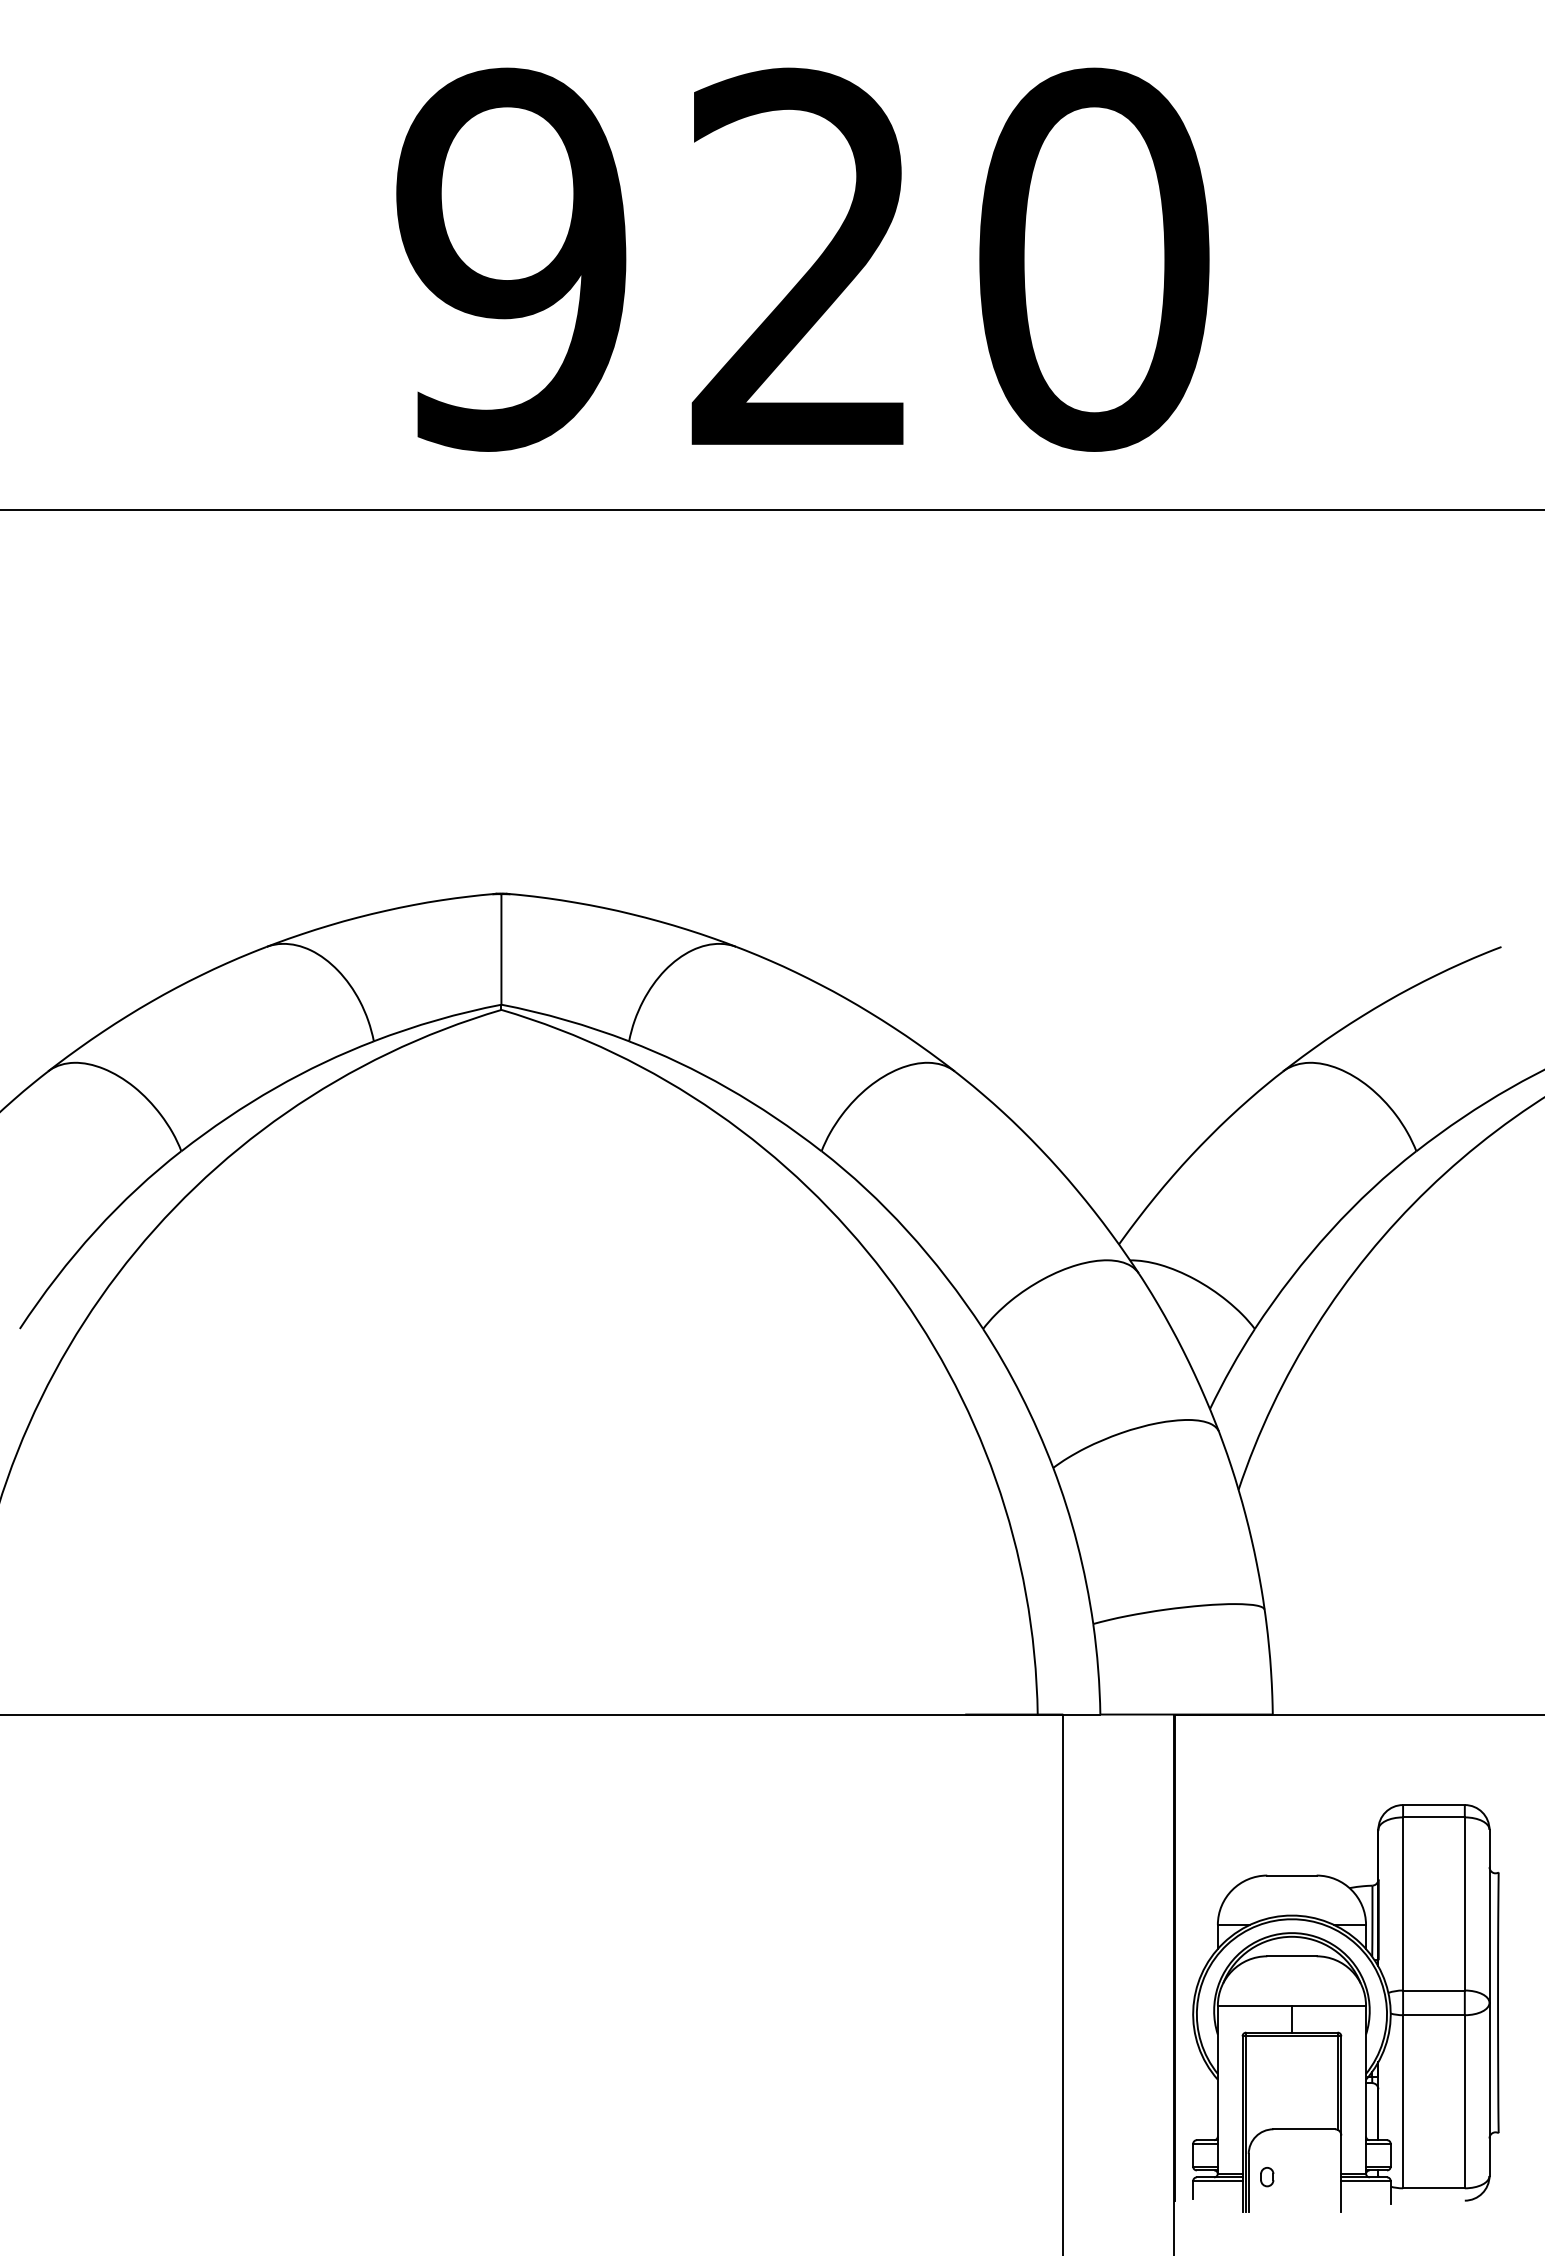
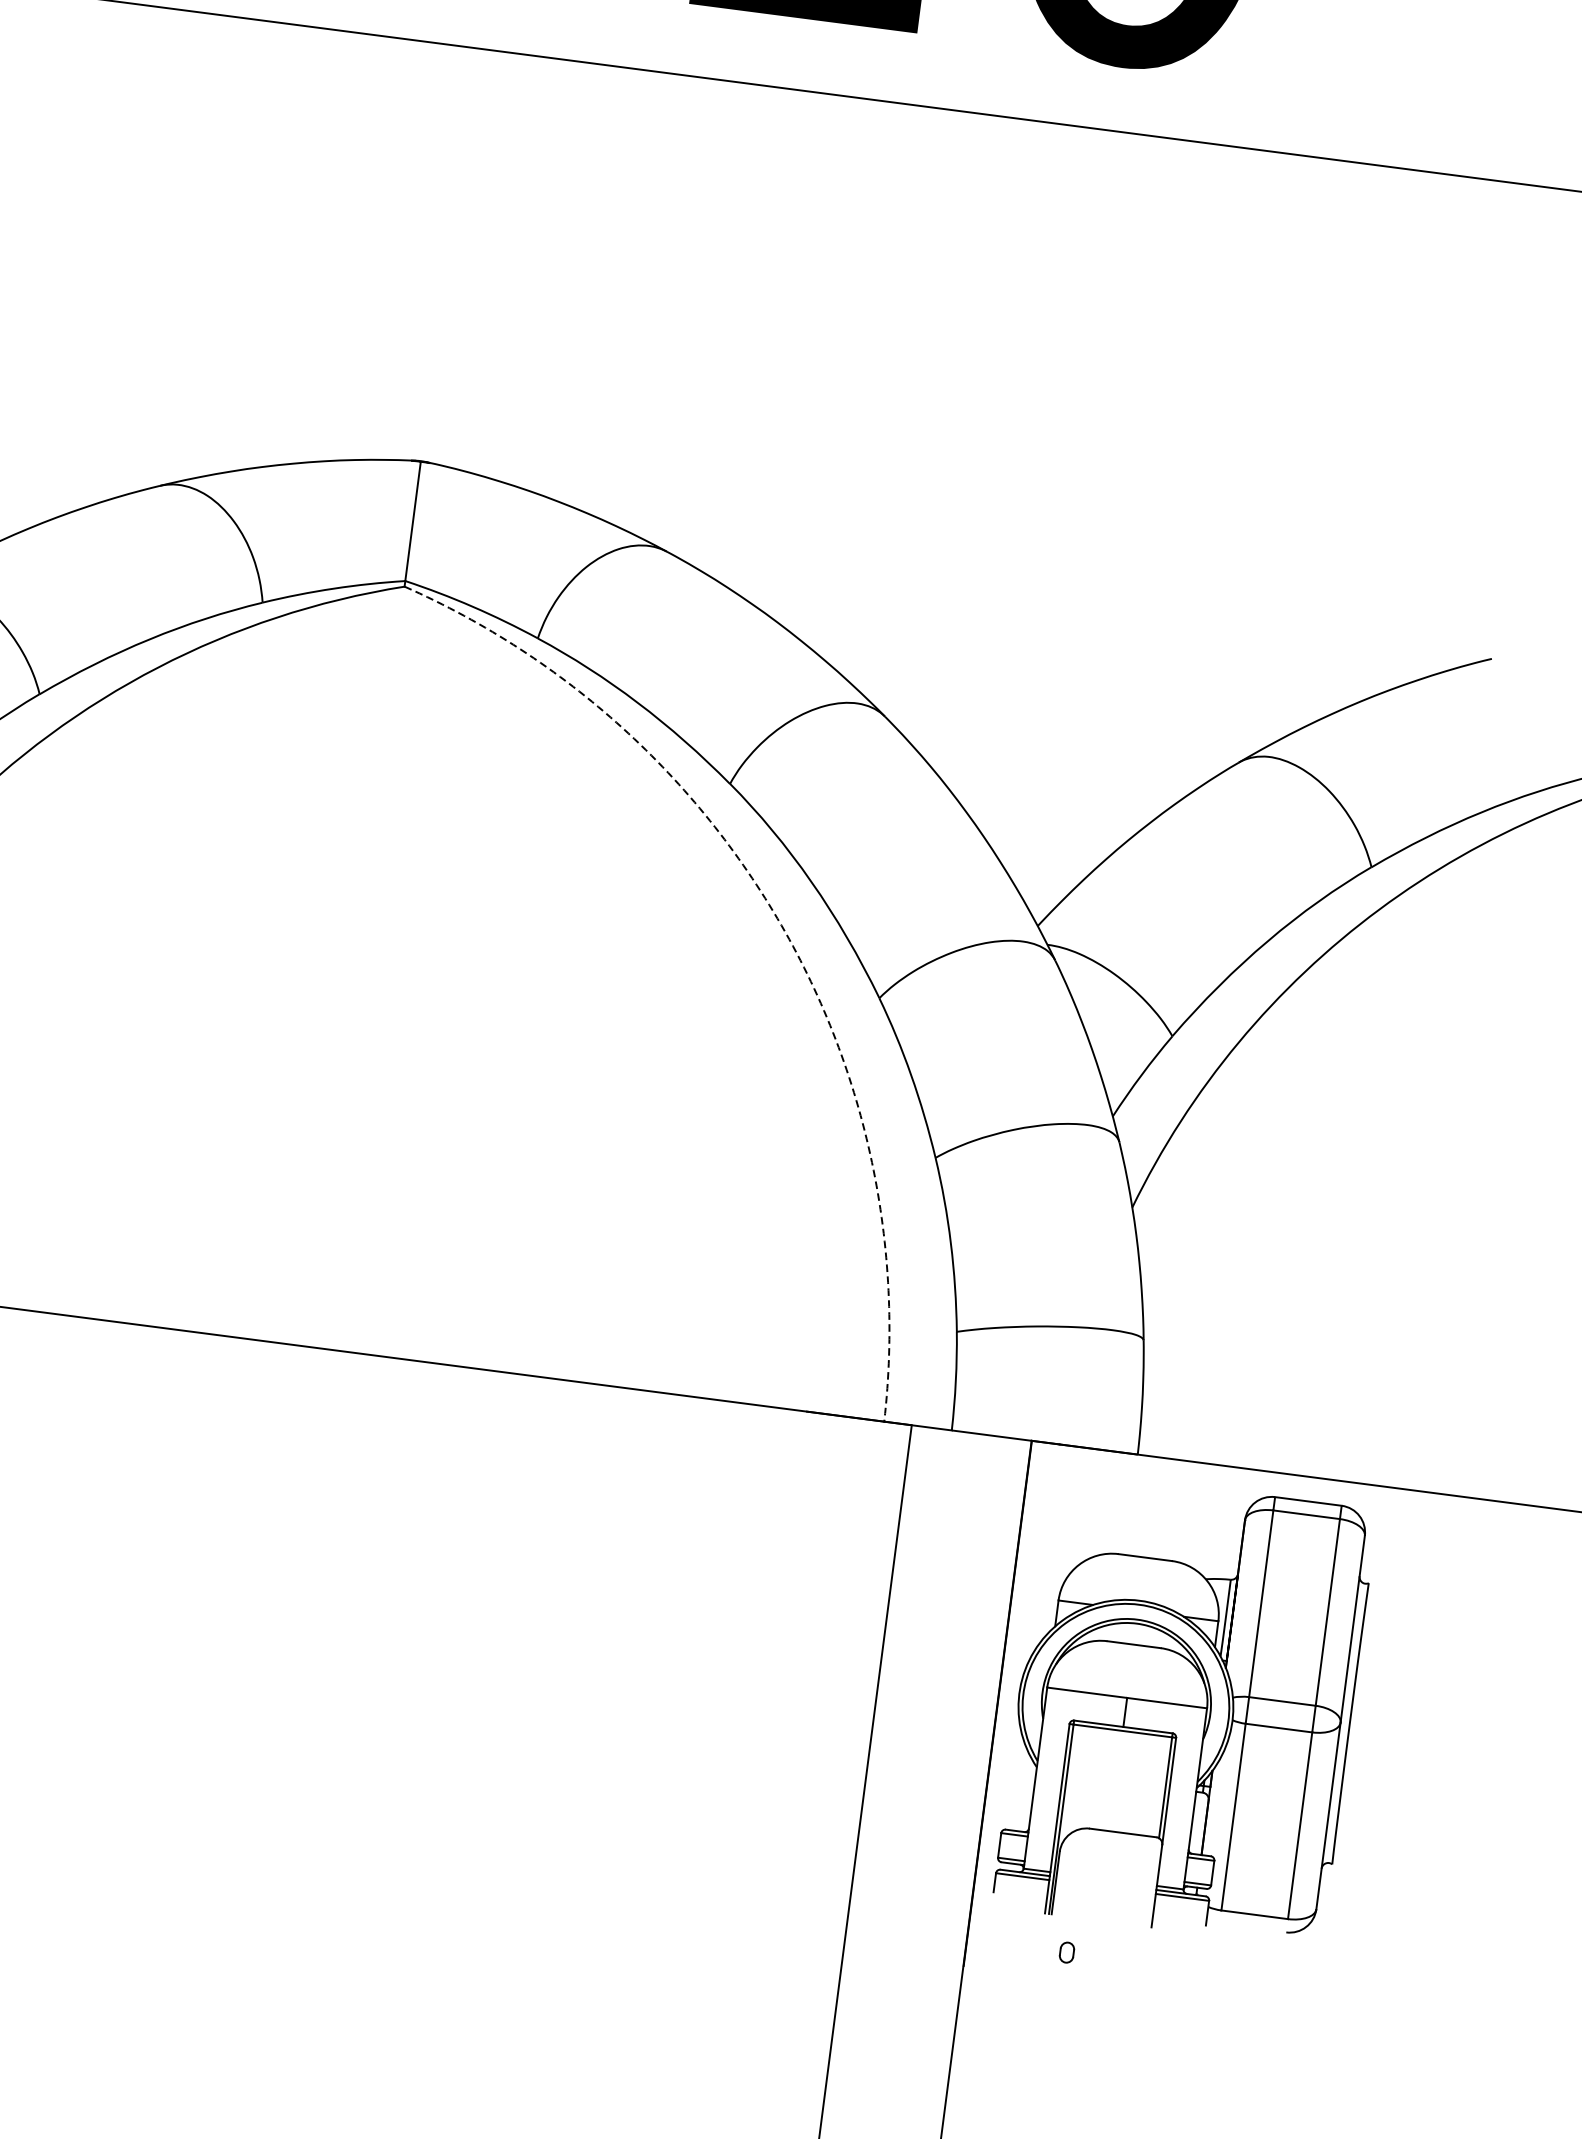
arc: (885, 1274) -> (781, 925), solid -> dashed
part: (1345, 2008) -> (1184, 1708), moved

